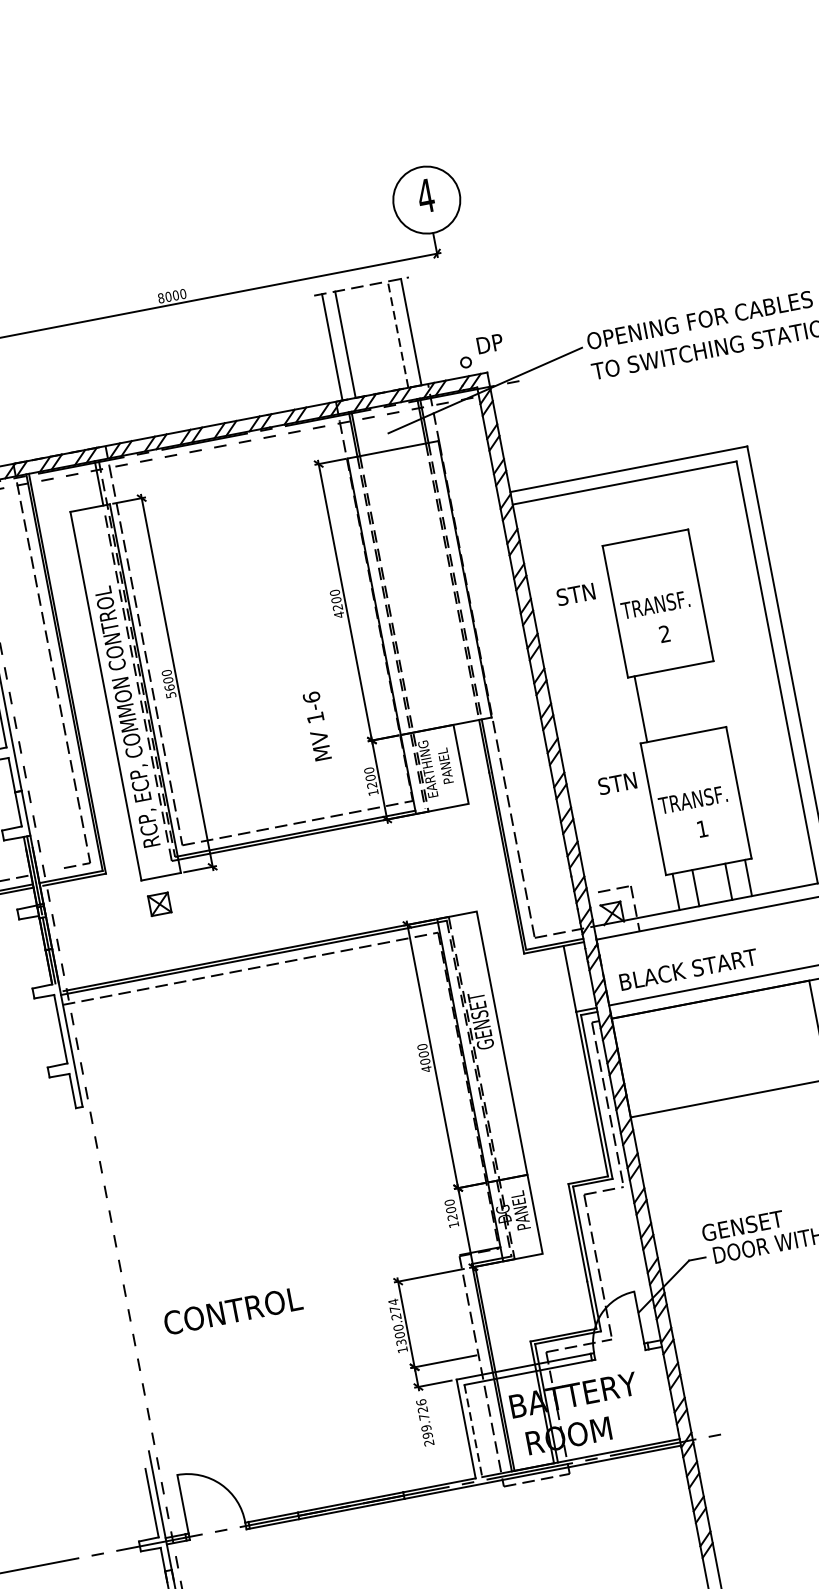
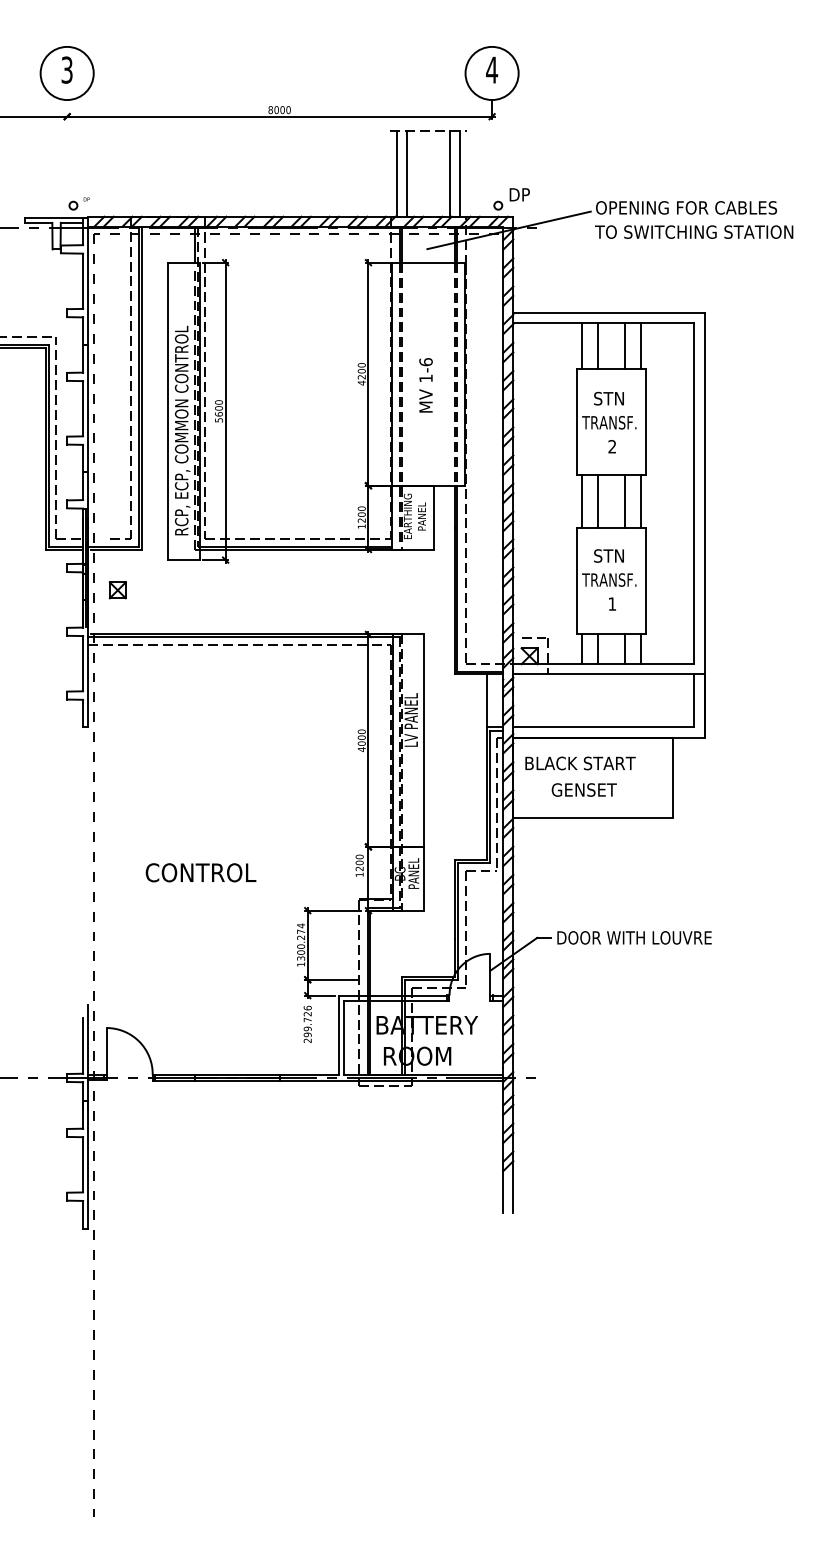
line: (397, 334) -> (449, 173), dashed -> solid
line: (675, 501) -> (640, 345), added
line: (655, 505) -> (624, 345), added
line: (623, 511) -> (598, 345), added
line: (603, 515) -> (582, 345), added
text: (575, 594) -> (608, 398), moved
line: (712, 695) -> (640, 501), added
line: (693, 698) -> (624, 501), added
line: (660, 705) -> (598, 501), added
text: (316, 726) -> (425, 385), moved
text: (616, 783) -> (608, 555), moved
part: (159, 904) -> (117, 590), moved
text: (688, 969) -> (580, 763), moved
text: (481, 1019) -> (411, 719), GENSET -> LV PANEL
text: (741, 1225) -> (583, 789), moved
text: (232, 1310) -> (200, 872), moved
line: (472, 1431) -> (343, 1038), dashed -> solid

